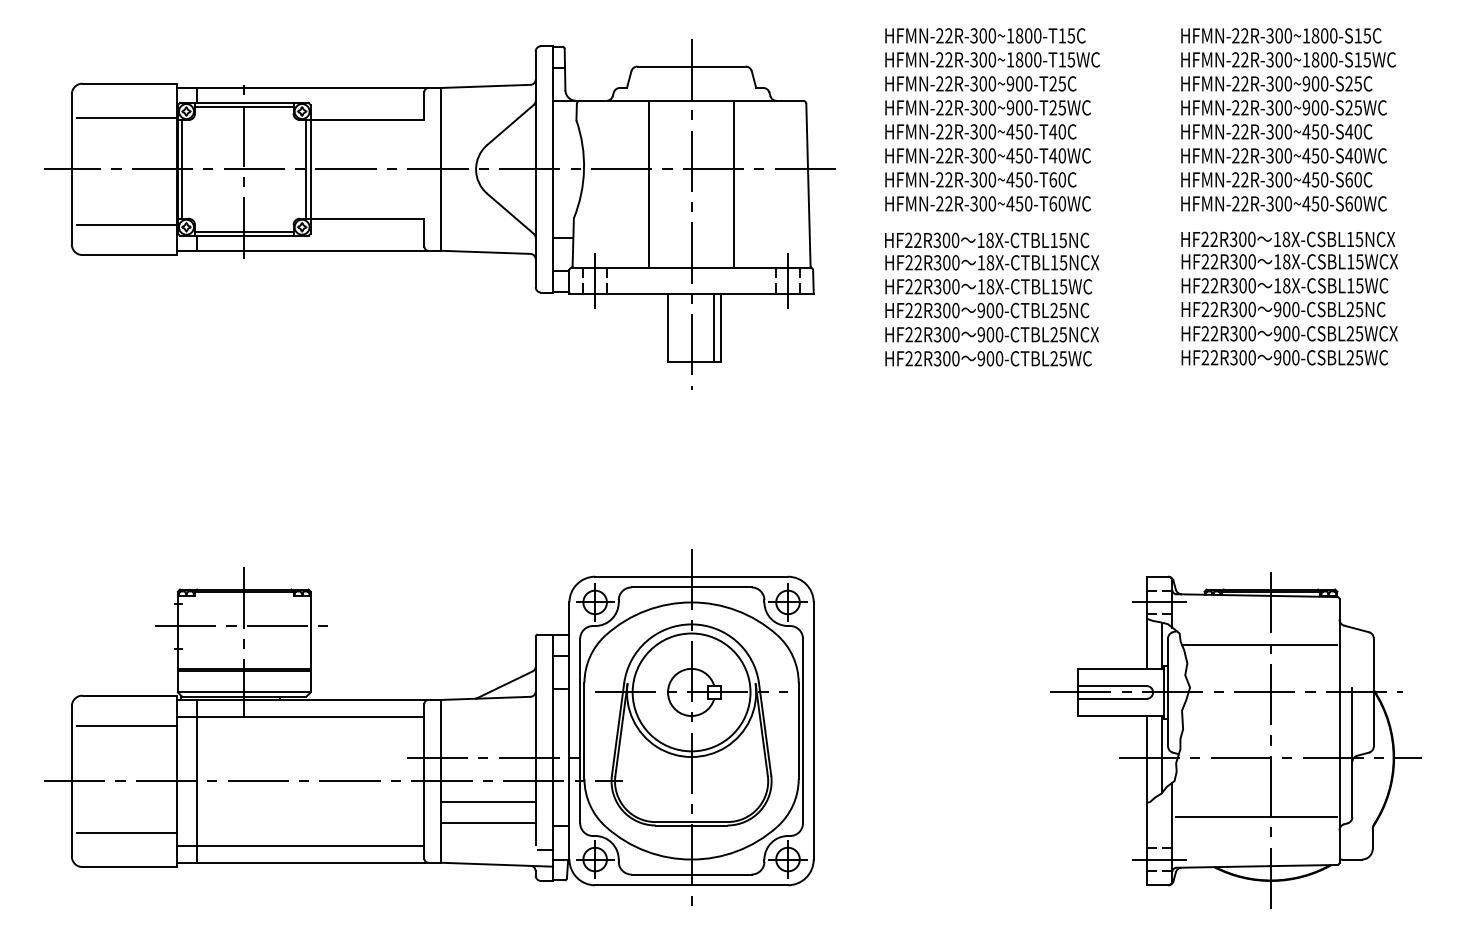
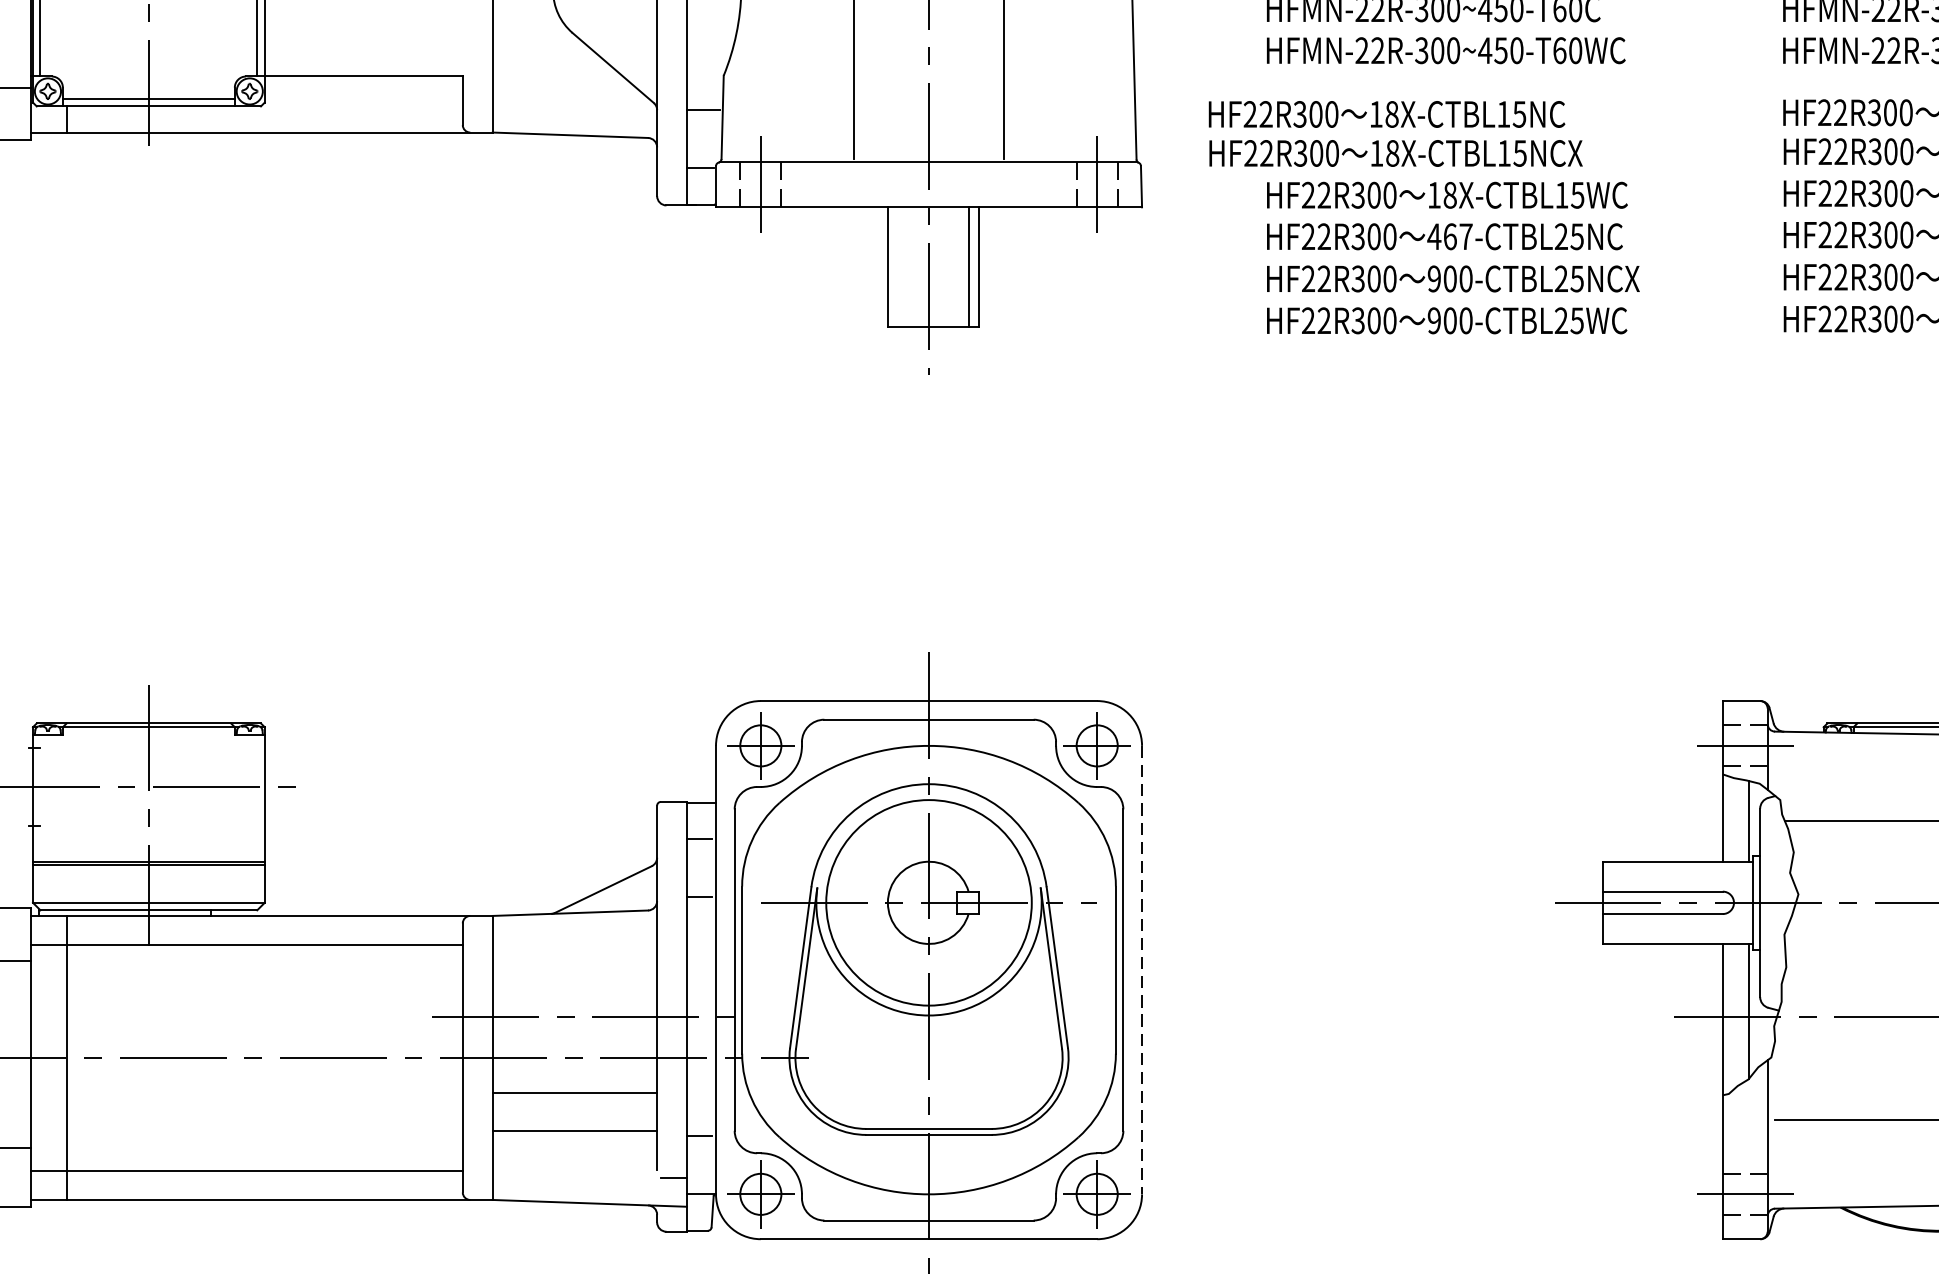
text: (992, 251) -> (1396, 133), moved
text: (990, 310) -> (1450, 236), 900-CTBL25NC -> 467-CTBL25NC
line: (813, 731) -> (1141, 970), solid -> dashed

